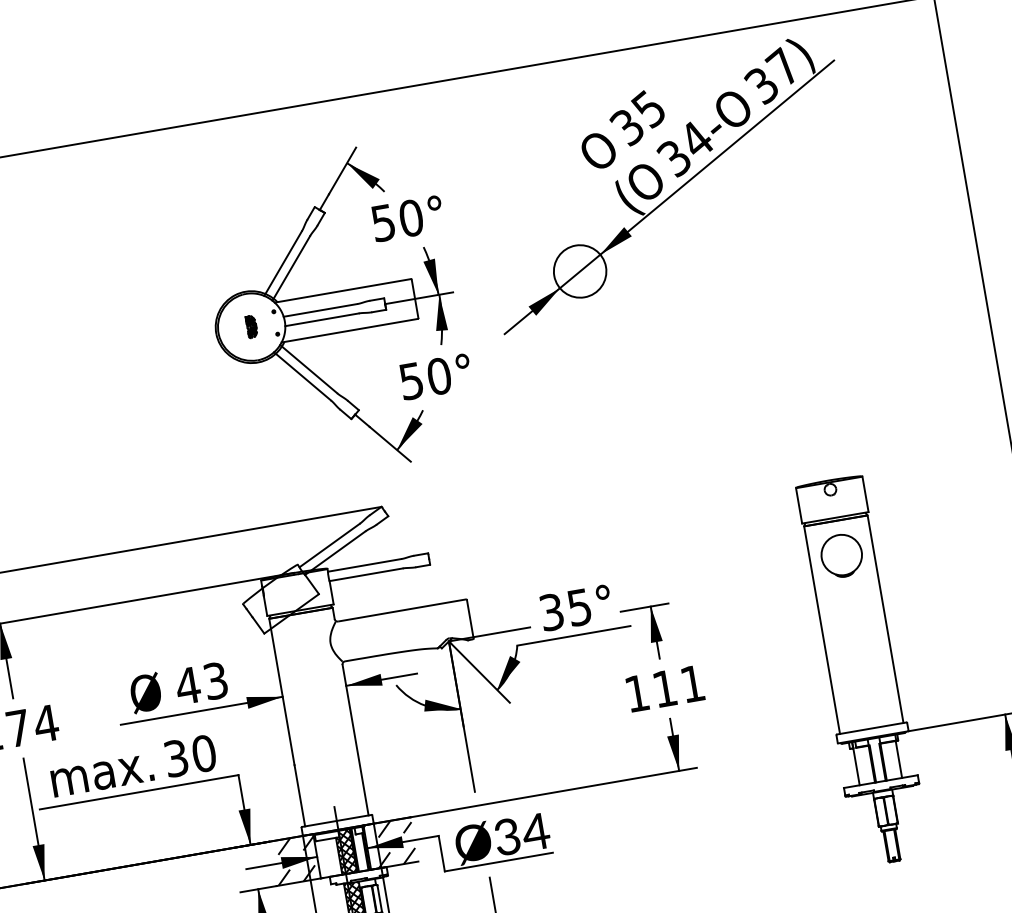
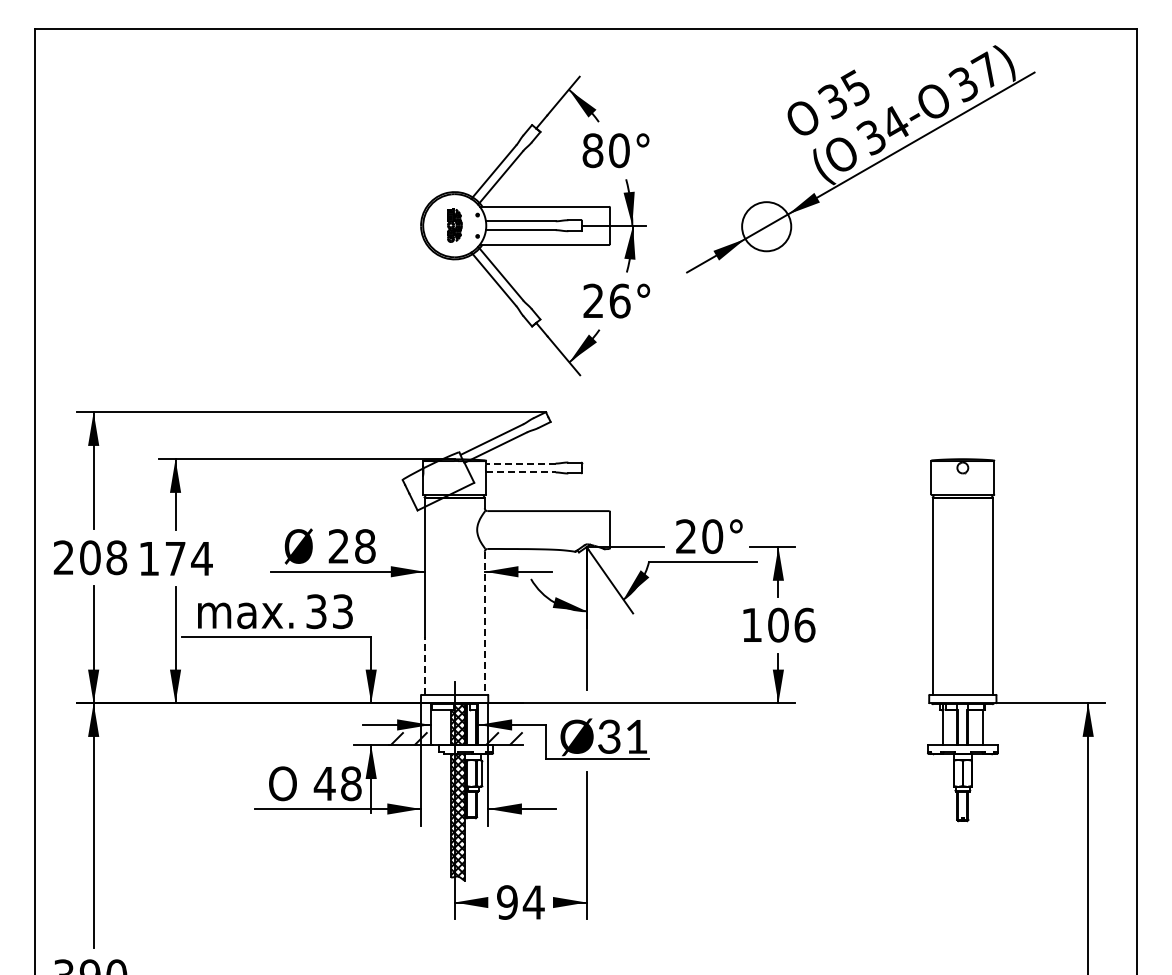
text: (382, 222) -> (592, 150), 50° -> 80°
part: (251, 326) -> (454, 225), size x1.6
text: (424, 378) -> (606, 300), 50° -> 26°
part: (841, 555) -> (962, 530), removed
line: (364, 565) -> (520, 463), solid -> dashed
line: (365, 574) -> (520, 472), solid -> dashed
text: (565, 609) -> (699, 536), 35° -> 20°
text: (201, 683) -> (351, 546), 43 -> 28
text: (678, 685) -> (791, 624), 111 -> 106
line: (355, 740) -> (484, 623), solid -> dashed
text: (203, 753) -> (342, 611), 30 -> 33
line: (299, 795) -> (424, 665), solid -> dashed
hatch: (387, 827) -> (500, 709), removed
text: (534, 831) -> (635, 736), Ø34 -> Ø31
hatch: (295, 843) -> (412, 709), removed

